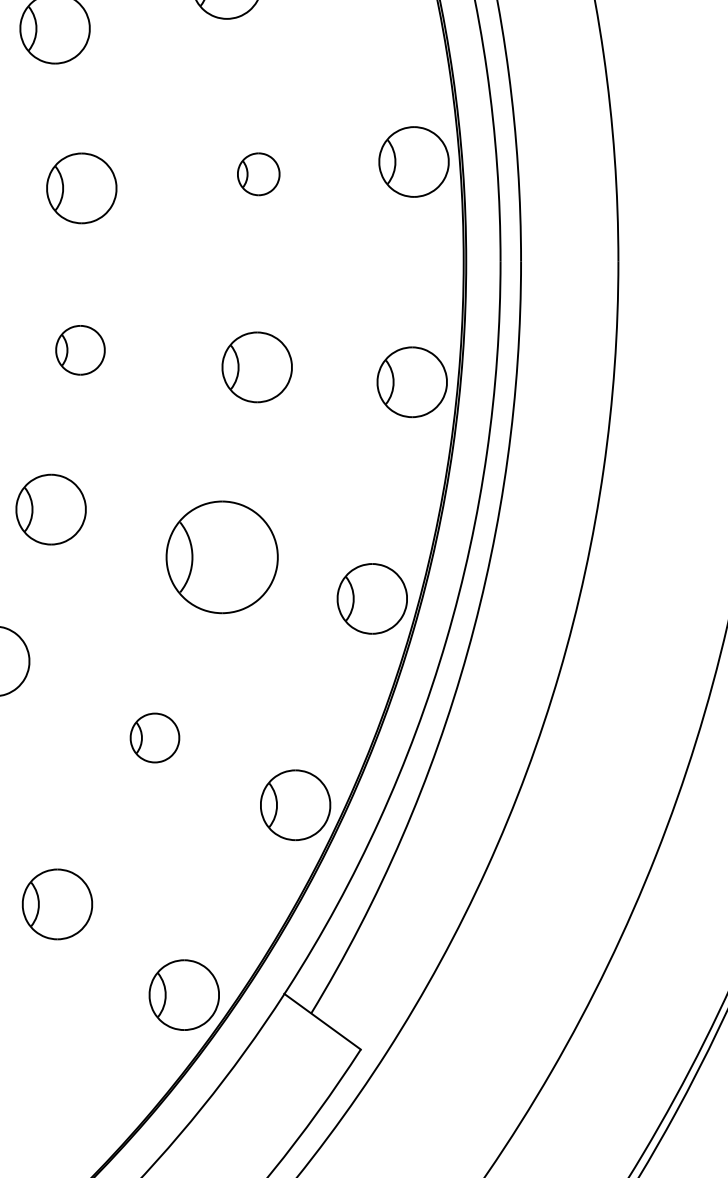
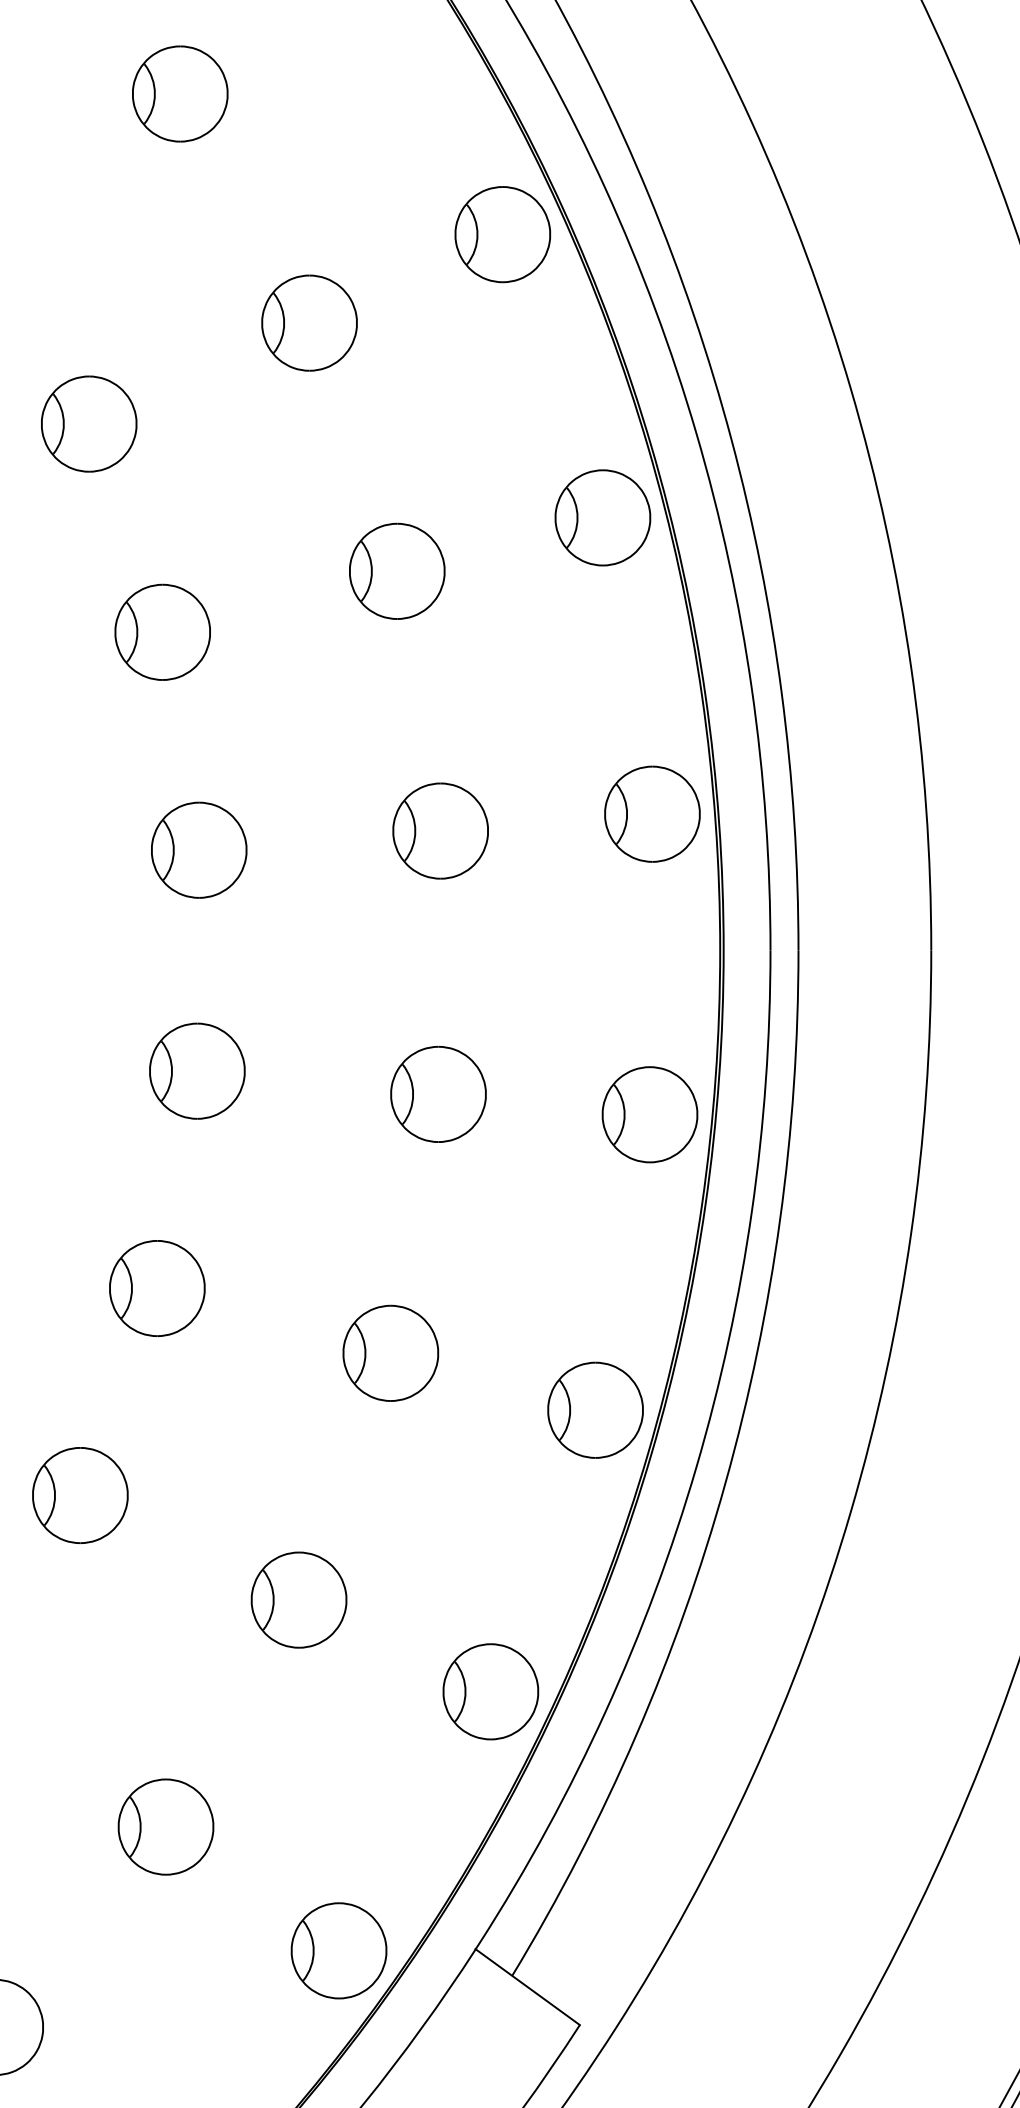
part: (258, 173) -> (440, 830), size x1.67
part: (80, 349) -> (197, 1070), size x1.43
part: (222, 556) -> (390, 1352), size x0.62
part: (154, 737) -> (298, 1599), size x1.43

